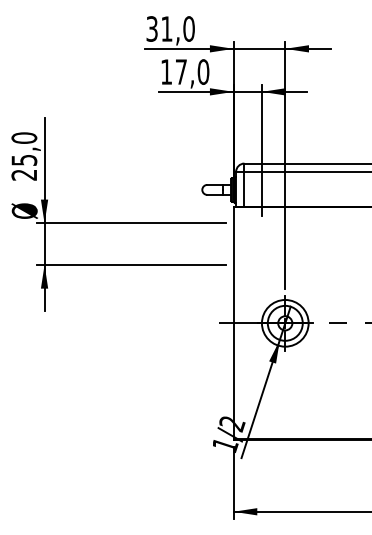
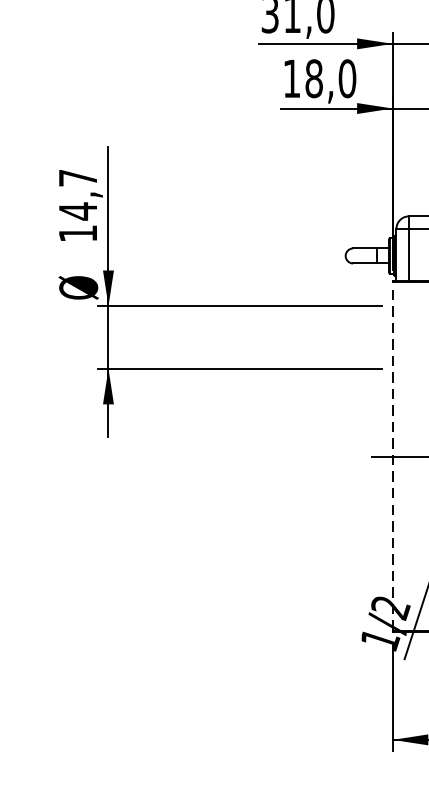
text: (181, 71) -> (314, 77), 17,0 -> 18,0
text: (24, 156) -> (78, 205), 25,0 -> 14,7
line: (233, 323) -> (392, 456), solid -> dashed

